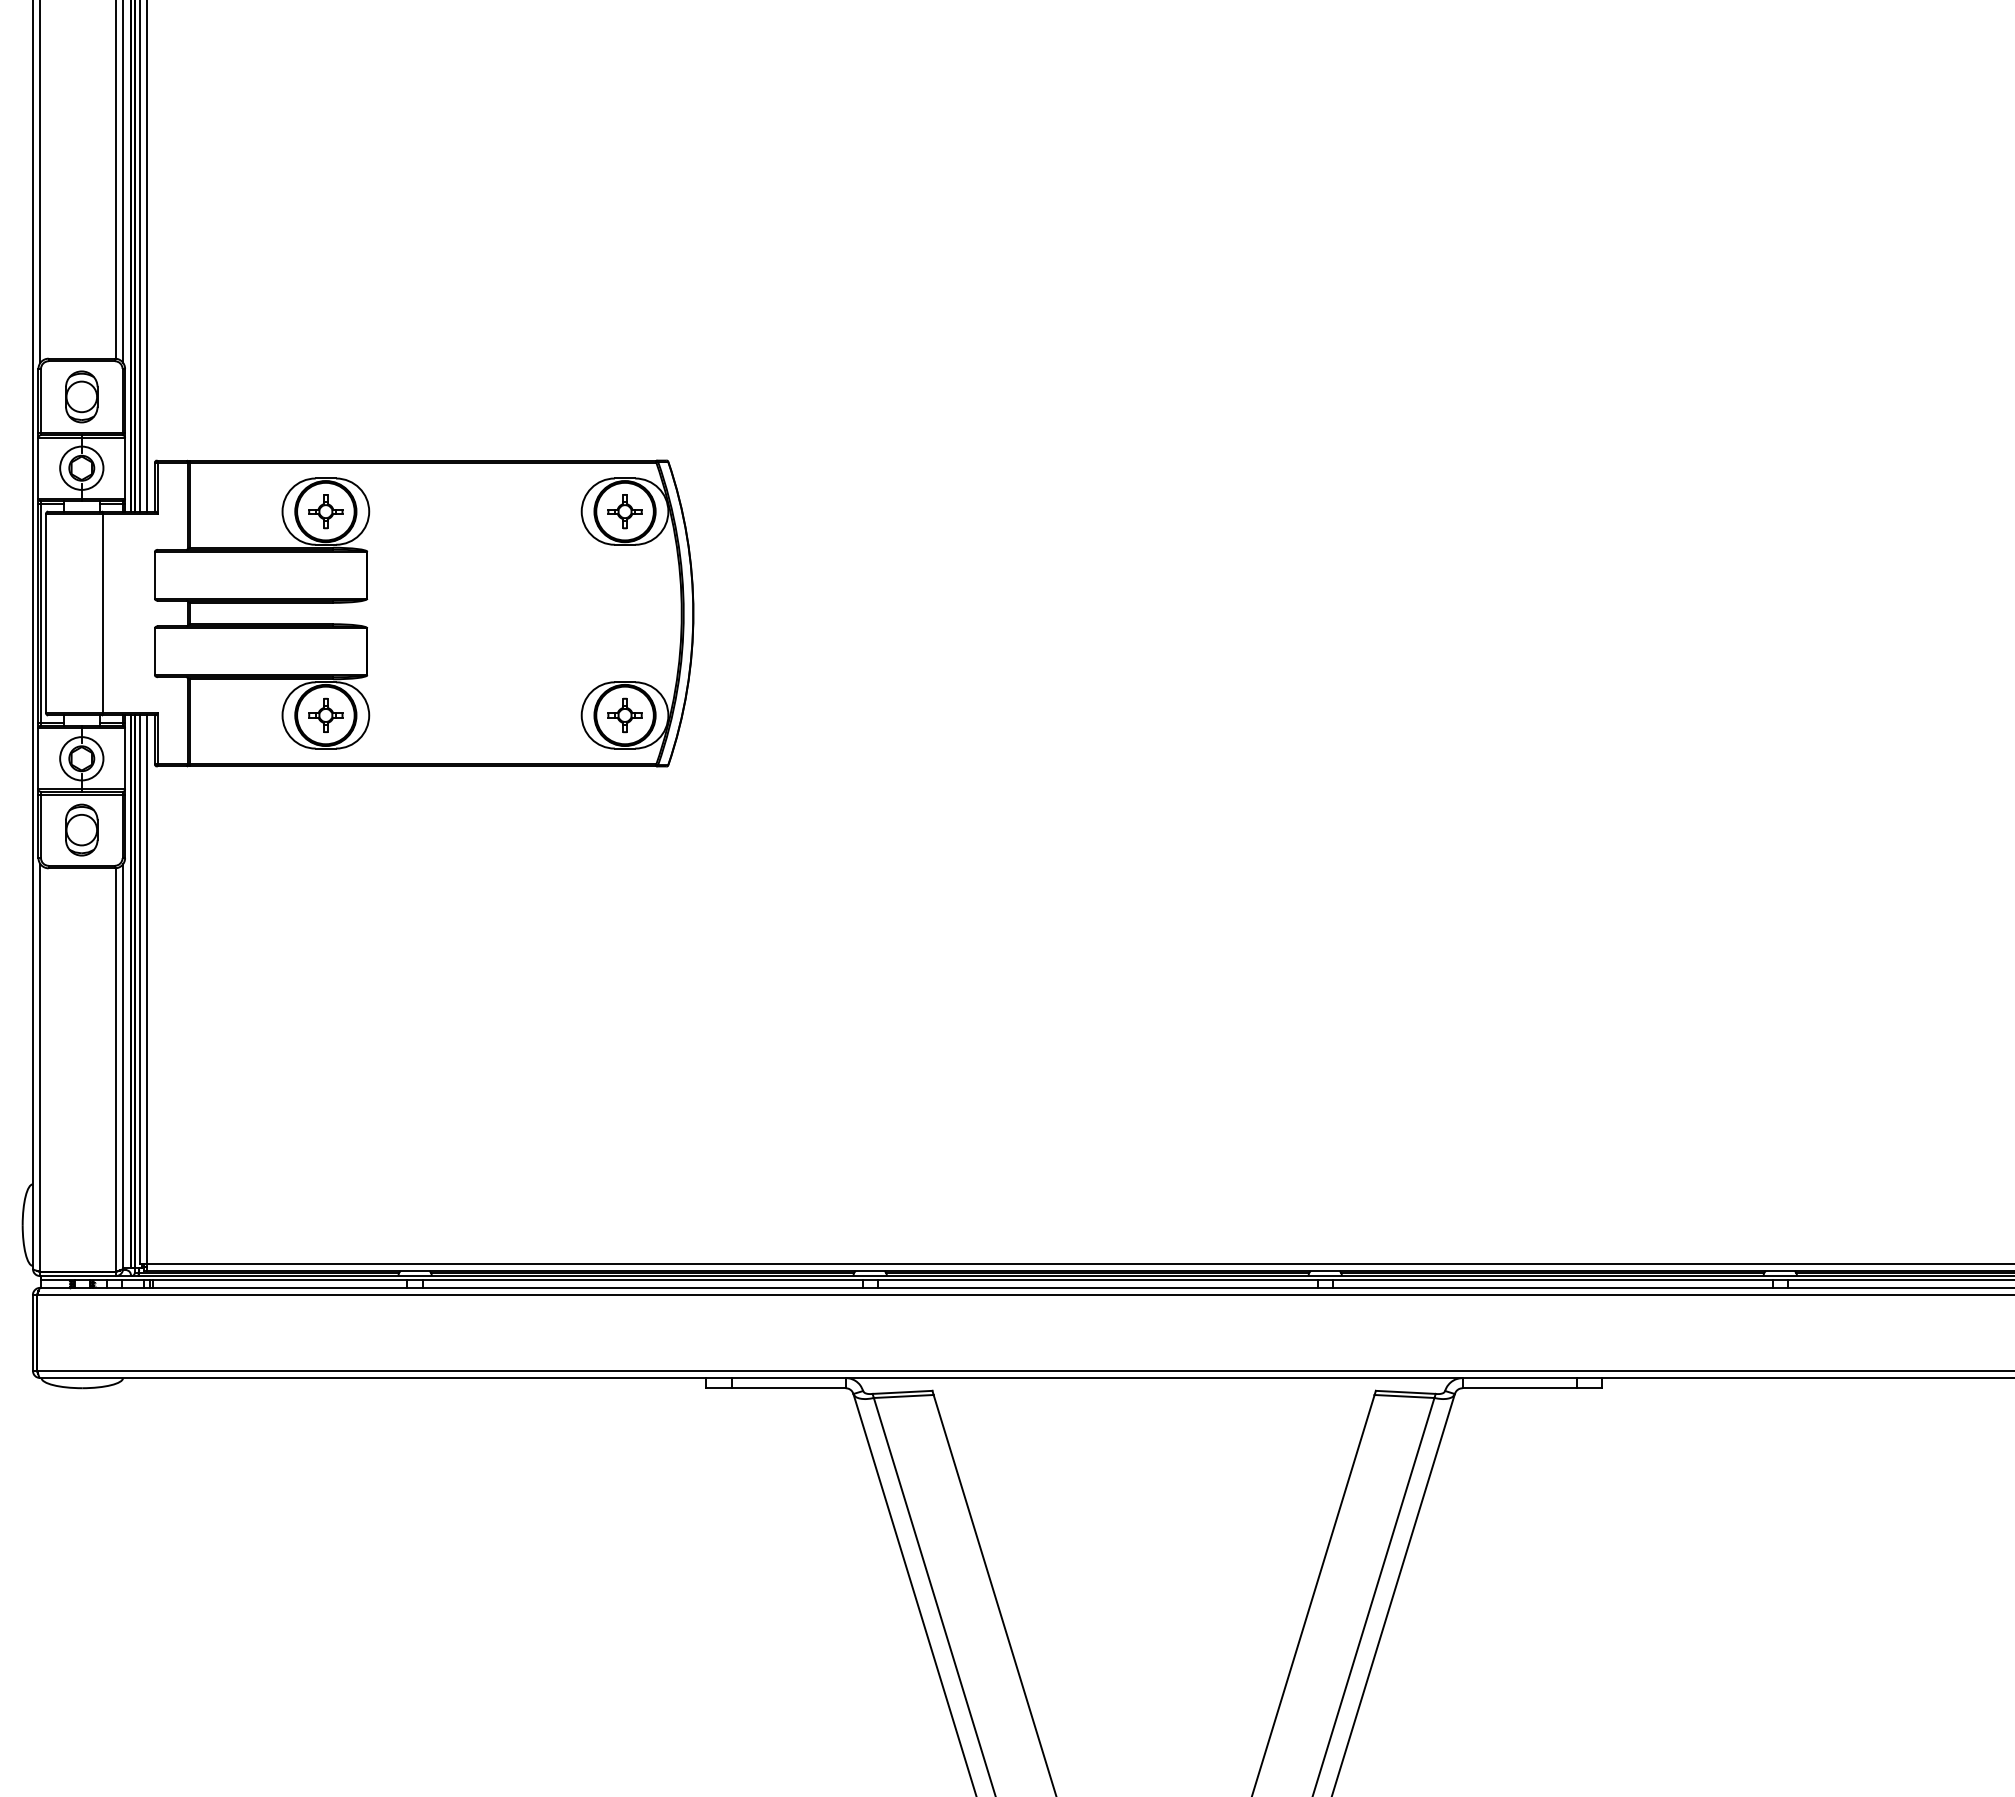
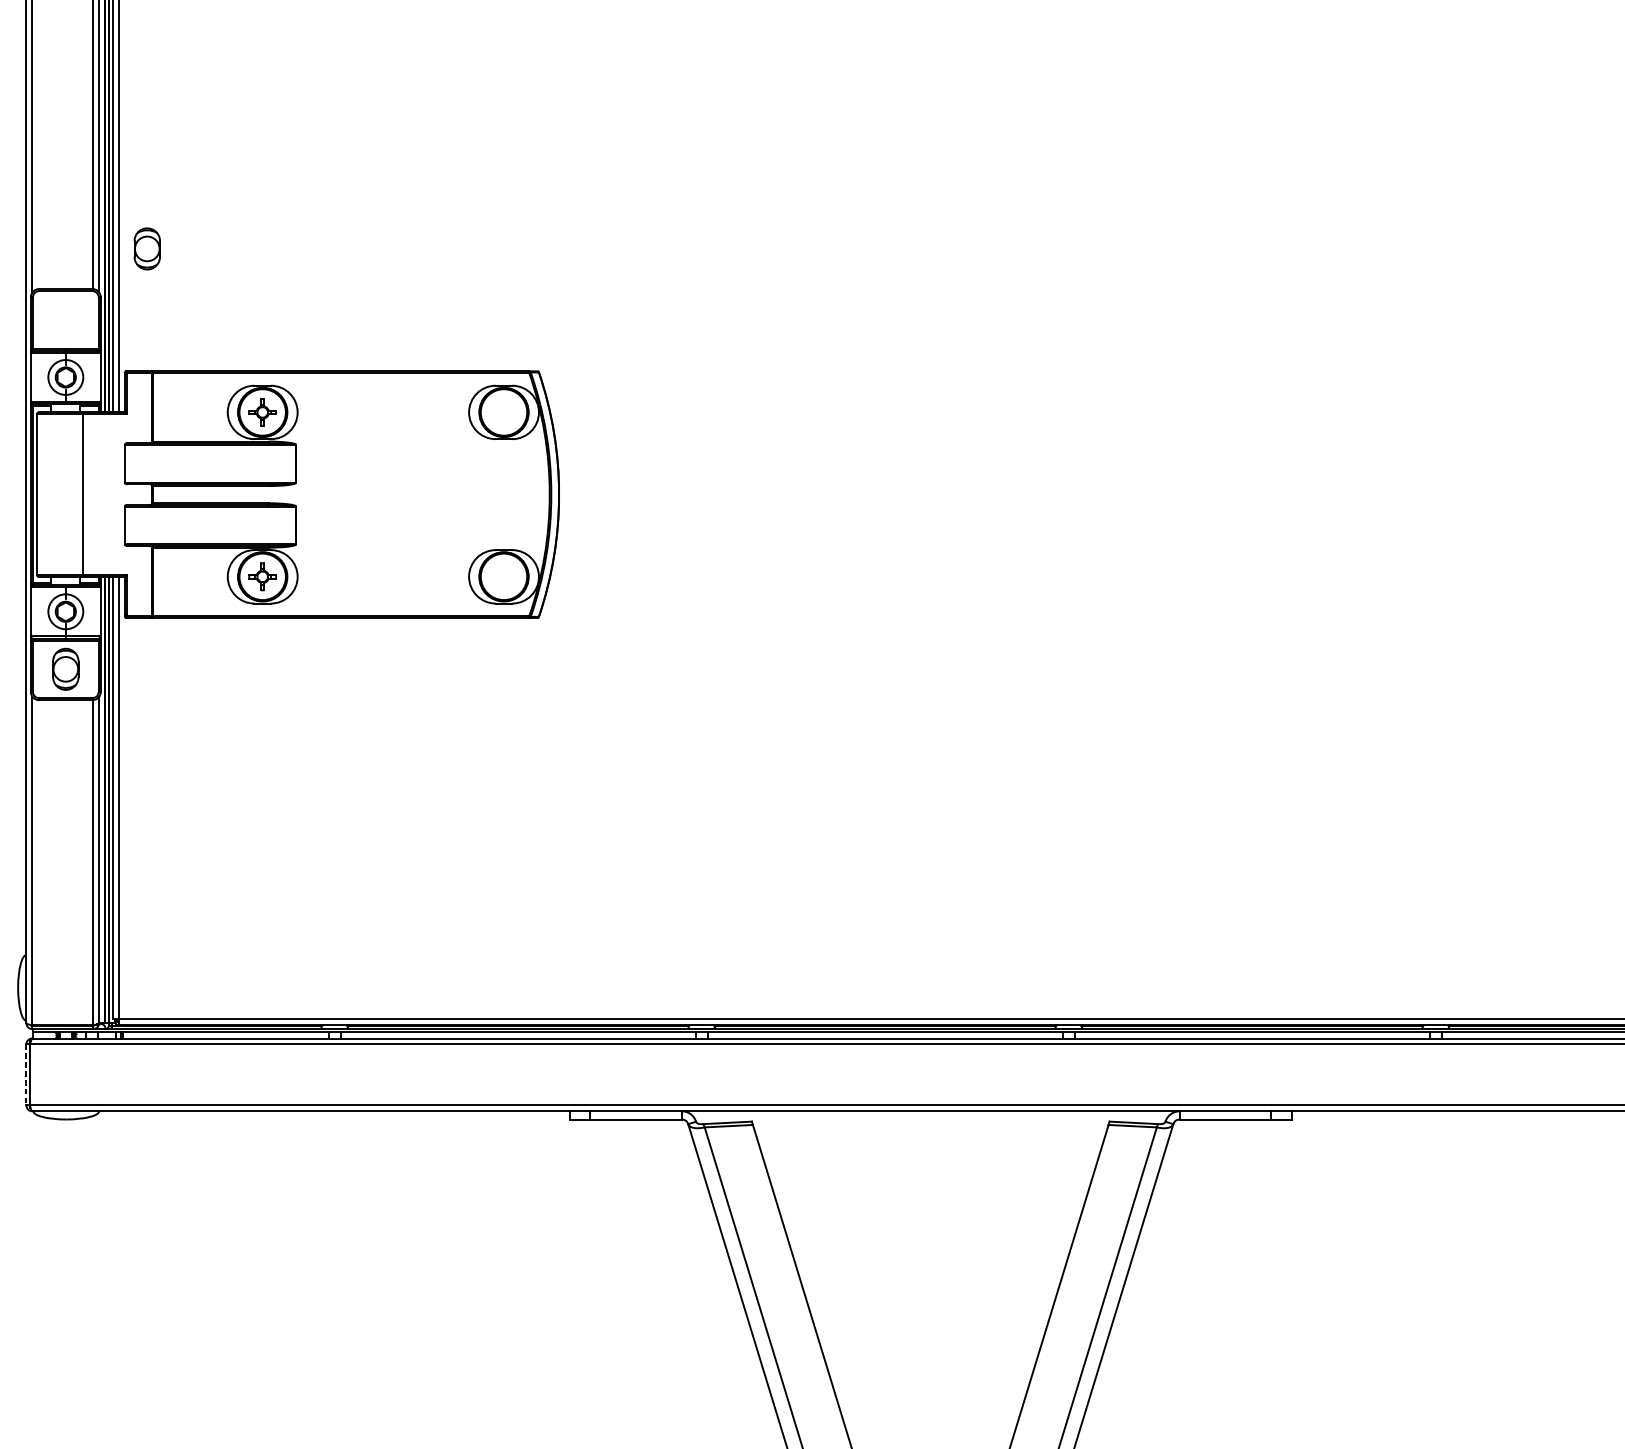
part: (81, 396) -> (147, 248), moved
part: (624, 511) -> (503, 412), removed
part: (624, 715) -> (503, 576), removed
line: (32, 1332) -> (26, 1074), solid -> dashed

